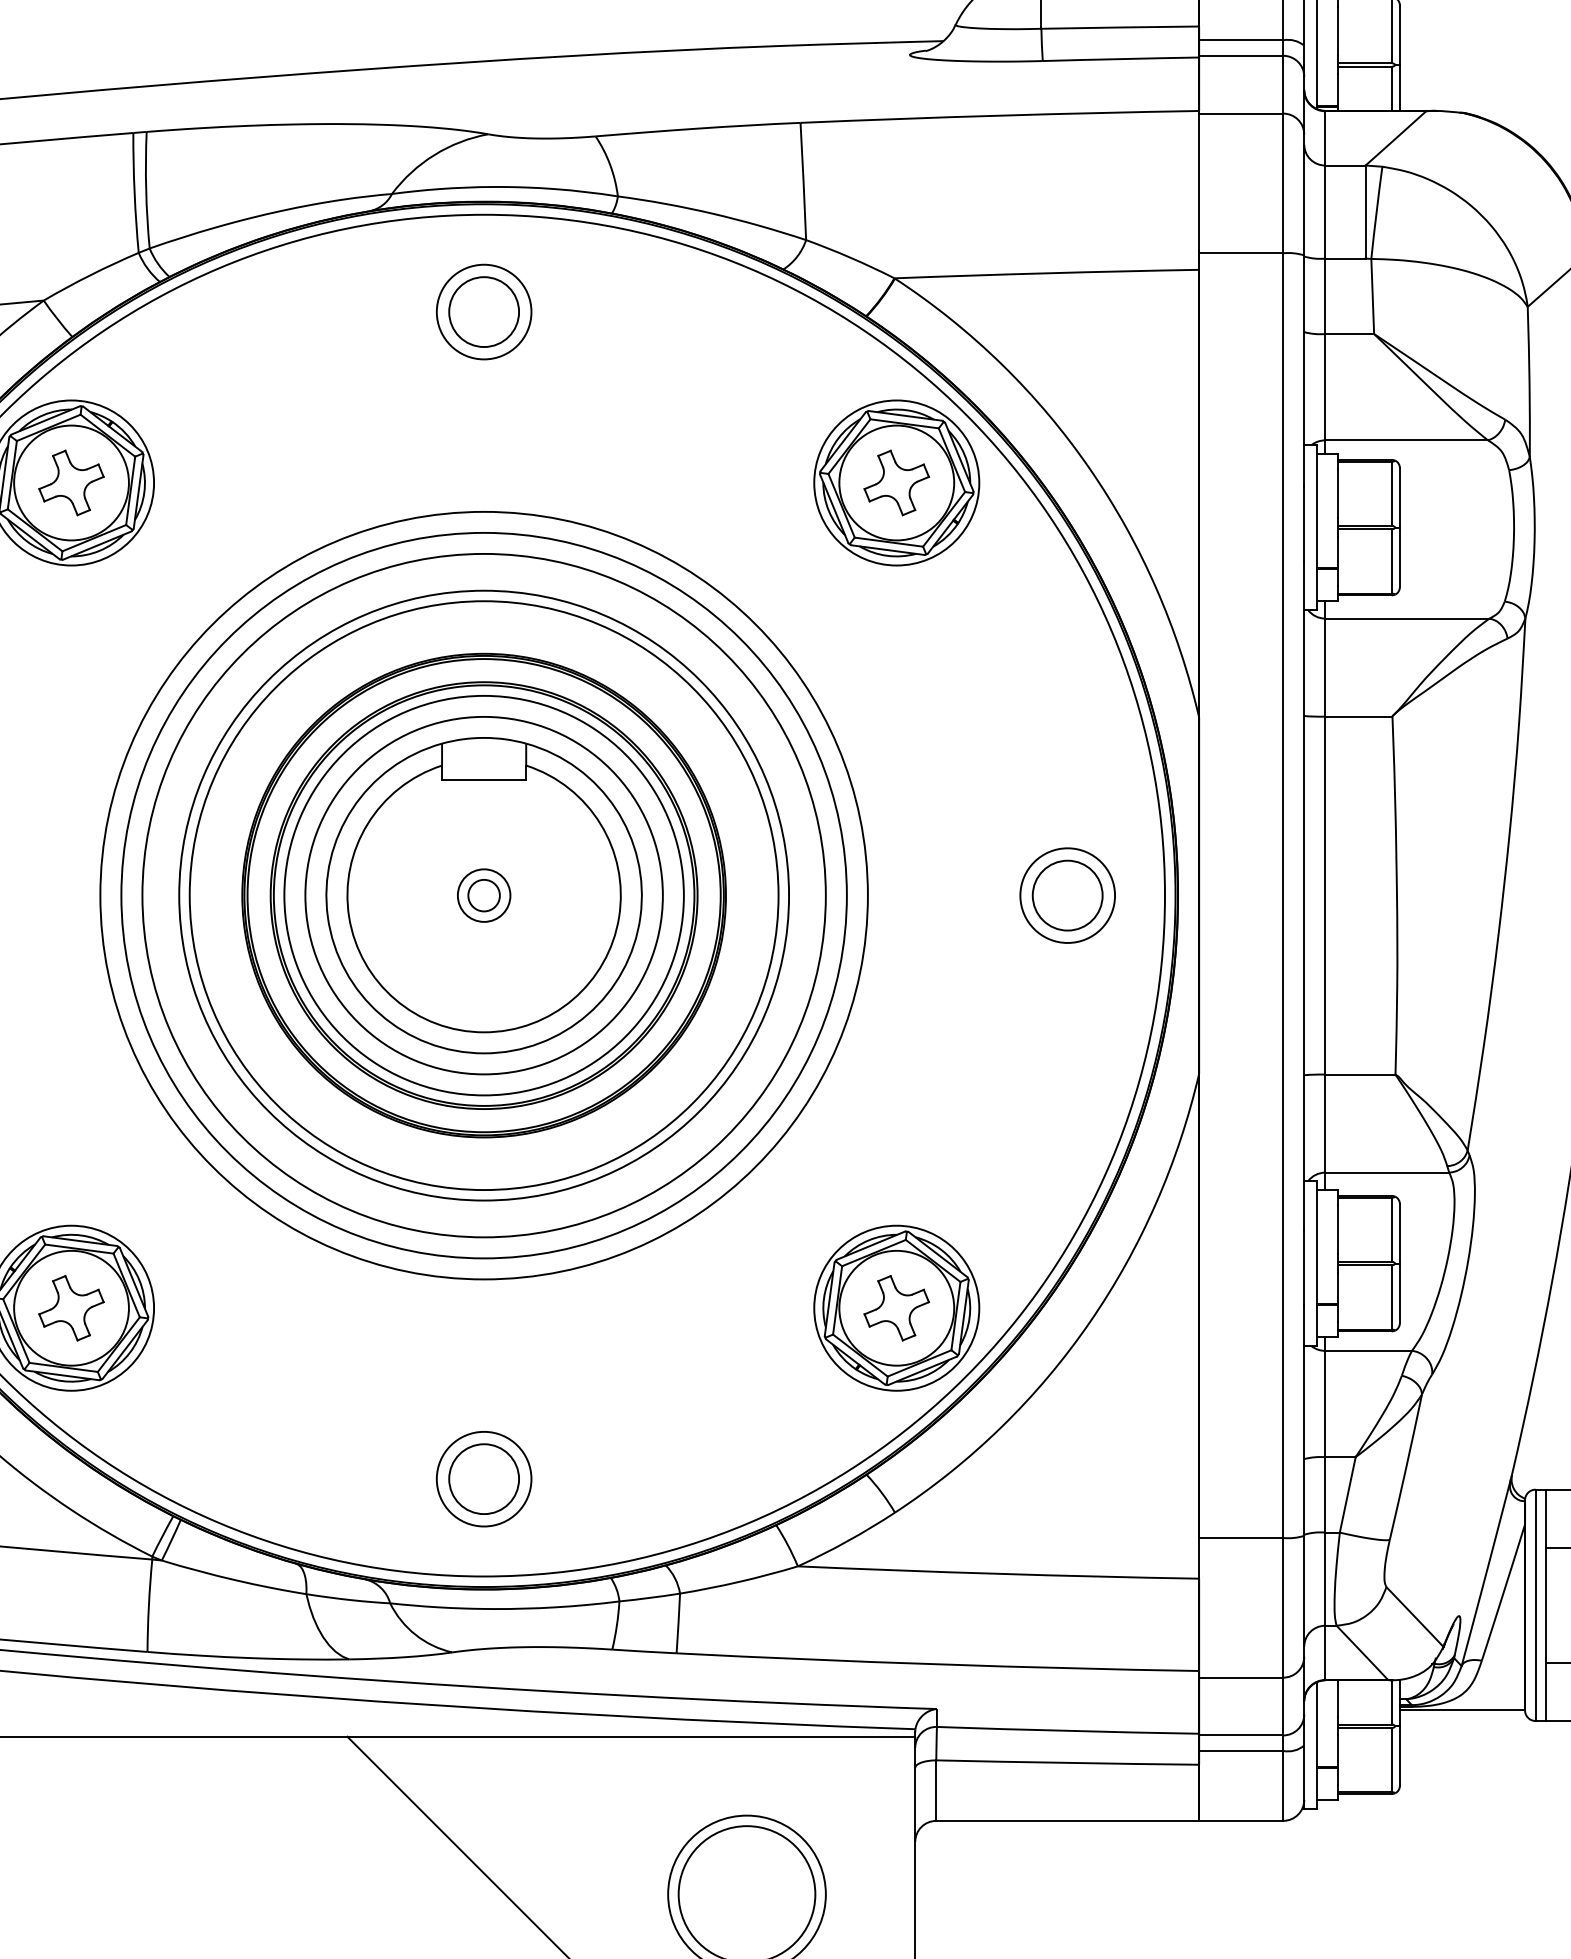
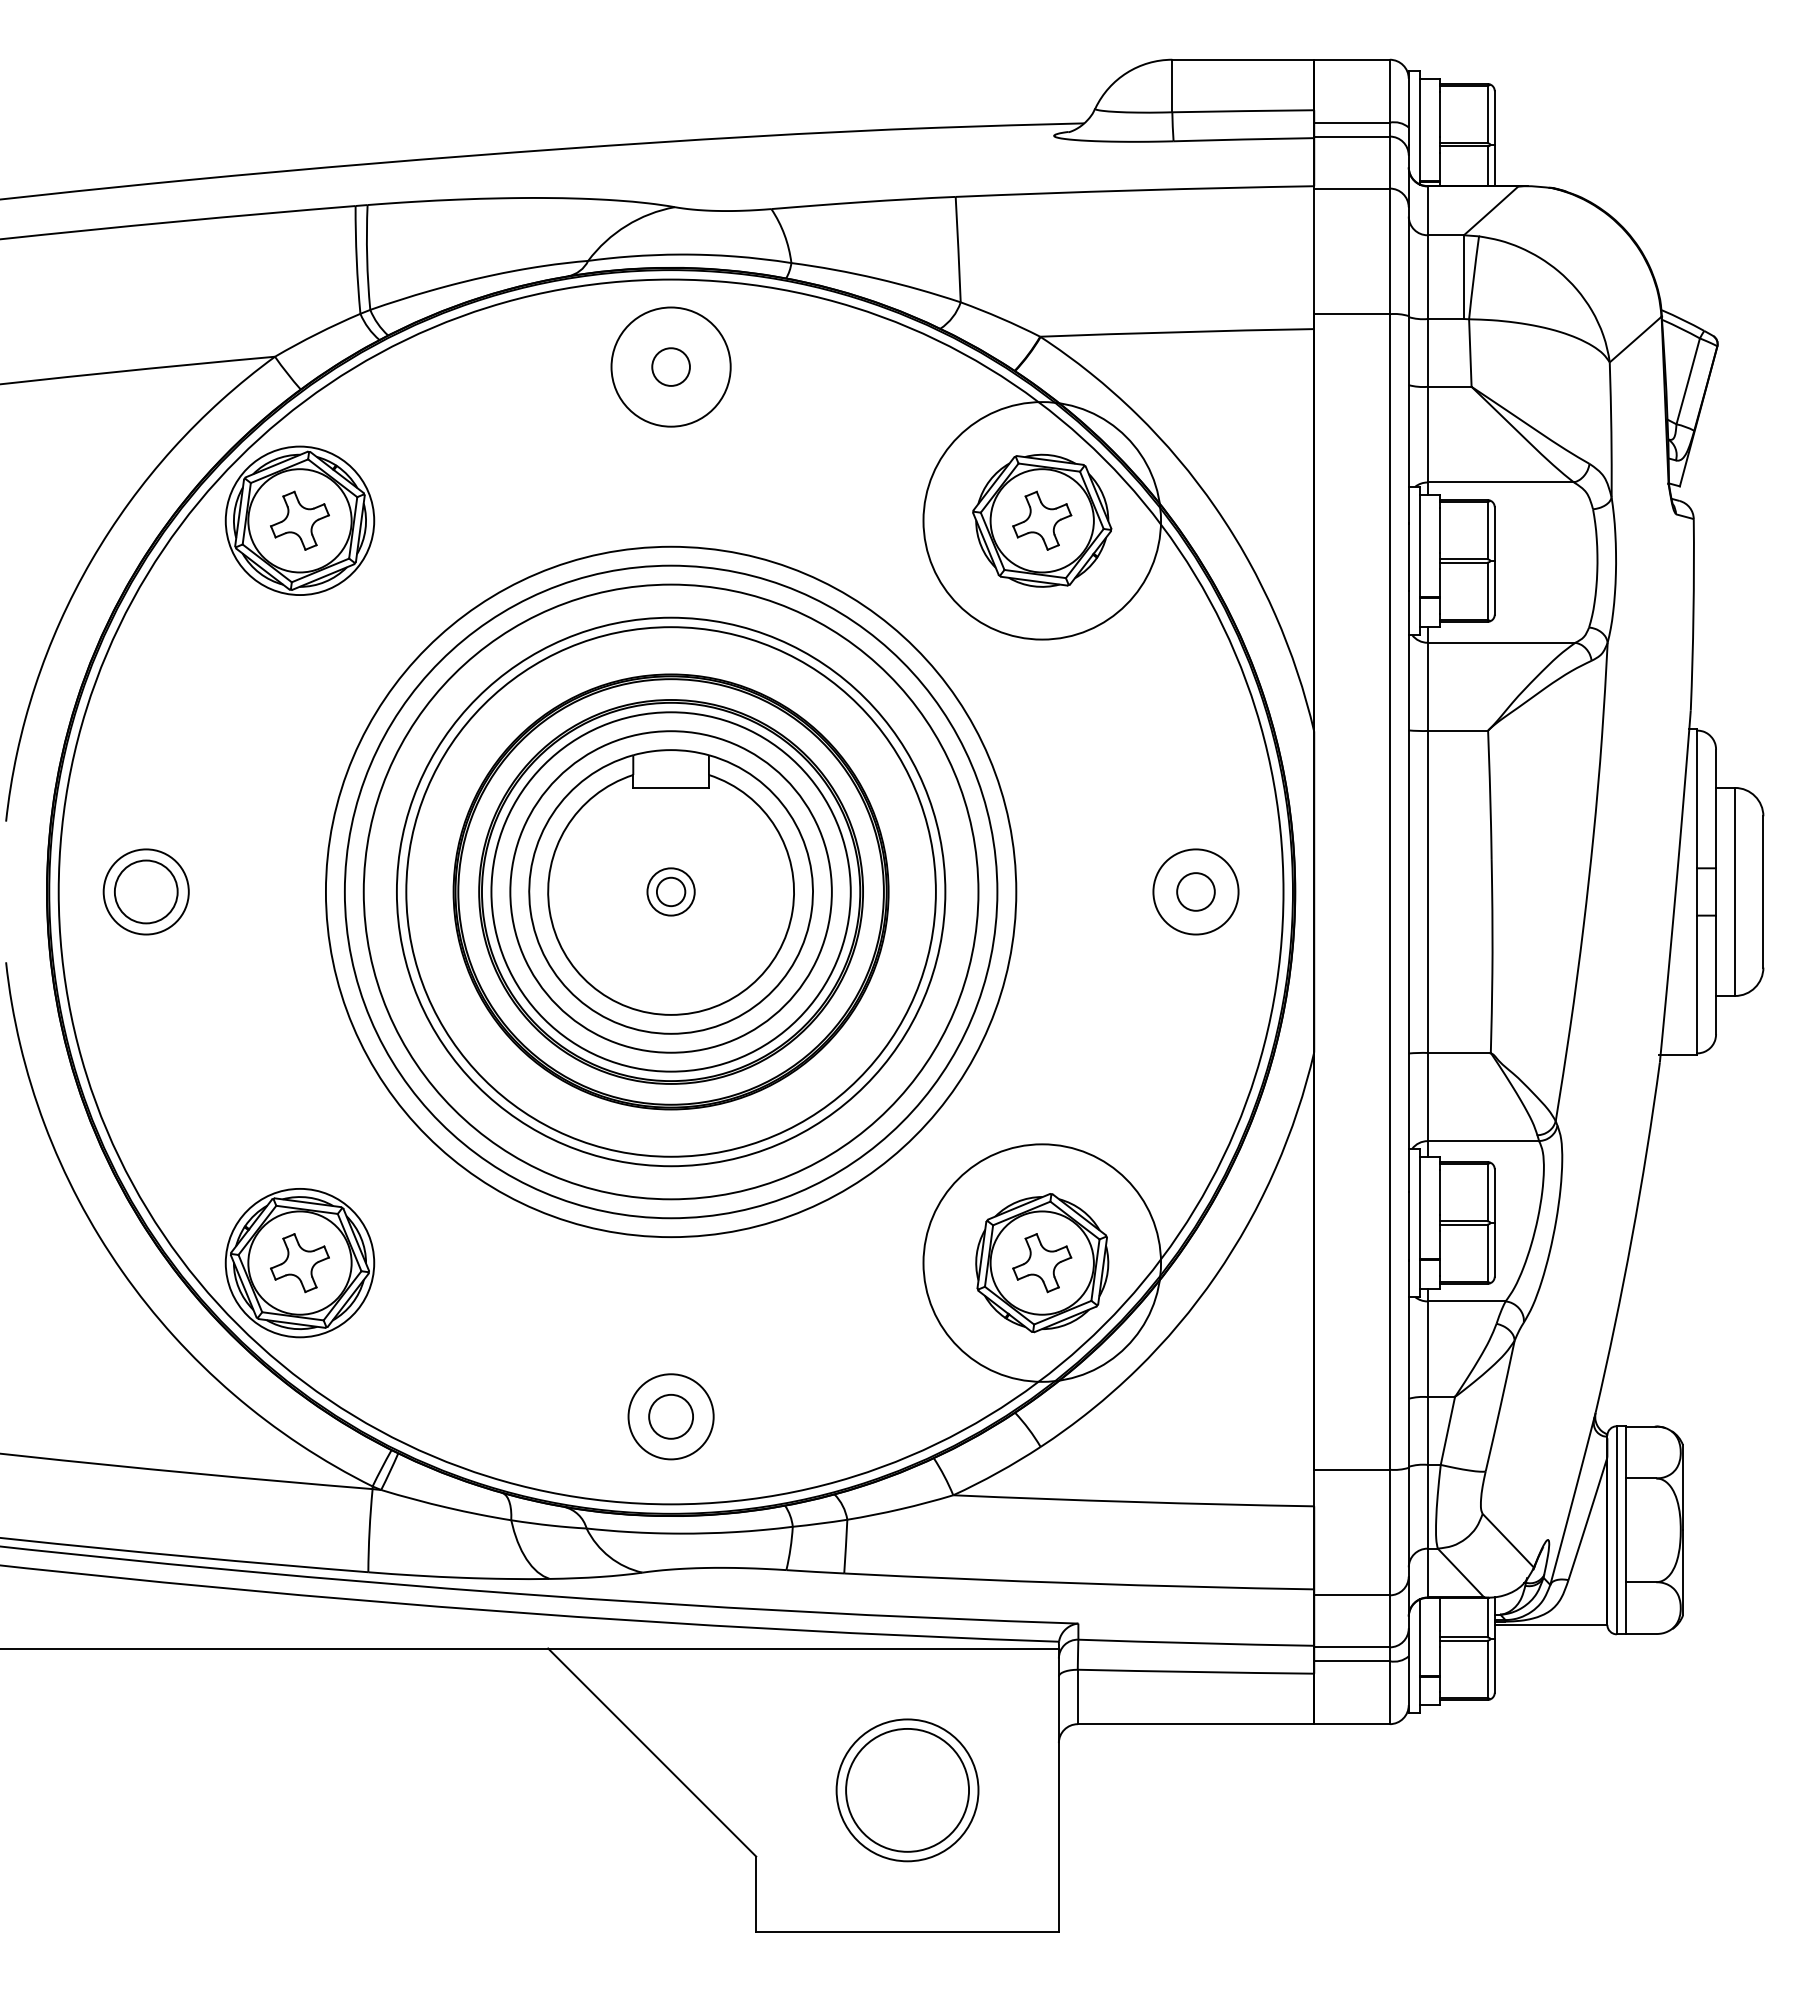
circle: (483, 311) -> (670, 366), size x0.6
circle: (483, 311) -> (670, 366), size x1.4
circle: (897, 482) -> (1042, 520), size x1.6
circle: (1067, 895) -> (1195, 891), size x0.6
circle: (897, 1307) -> (1042, 1262), size x1.6
circle: (483, 1478) -> (670, 1416), size x0.7

